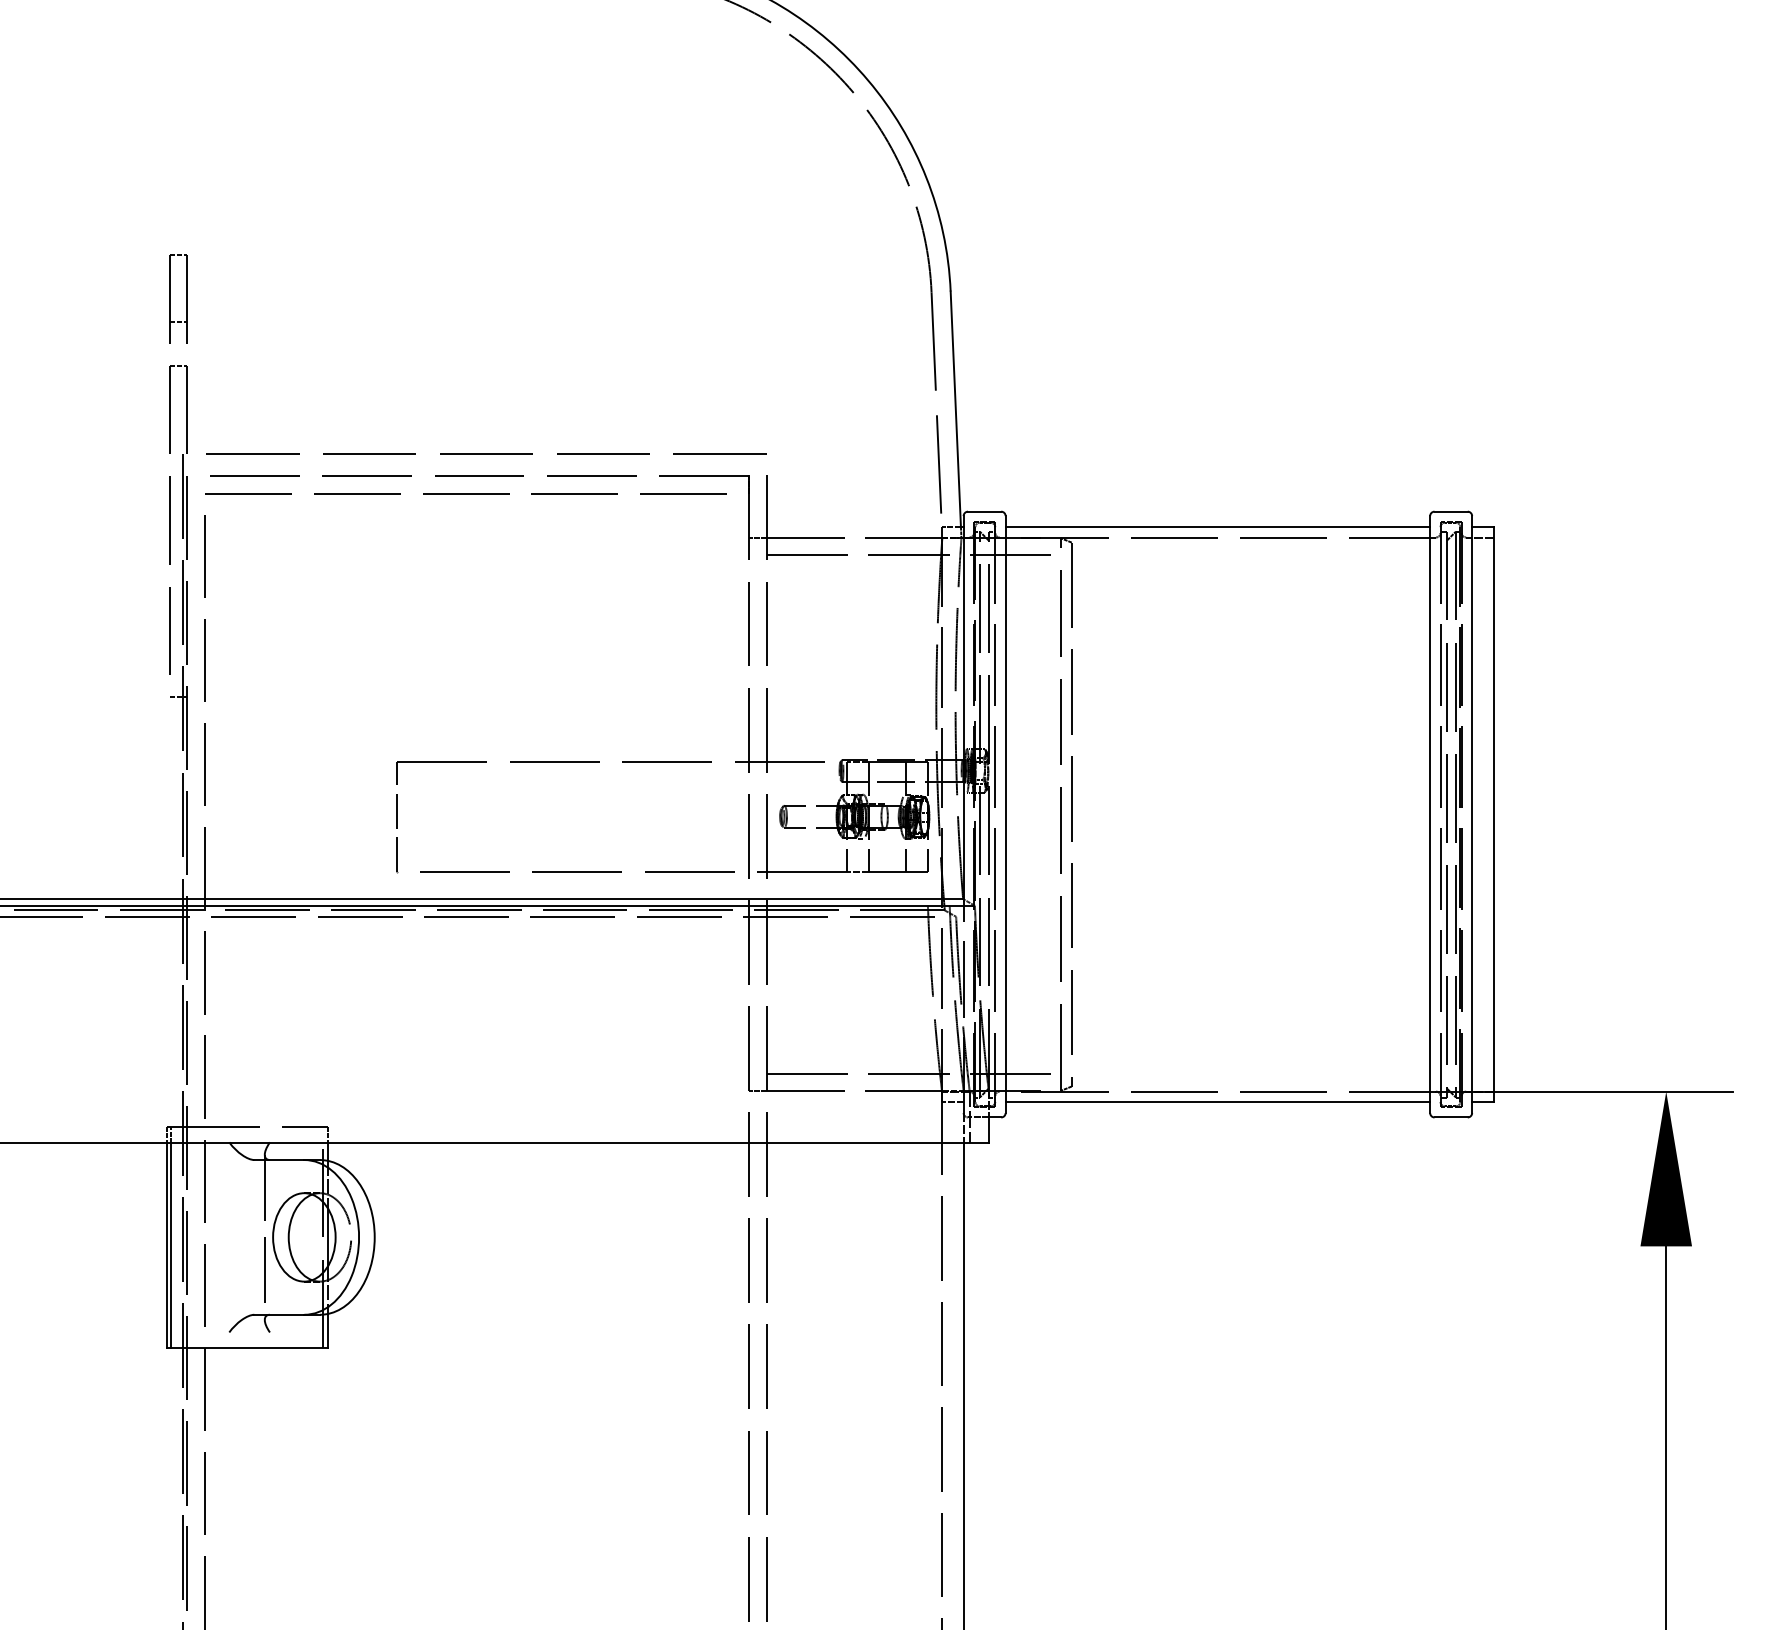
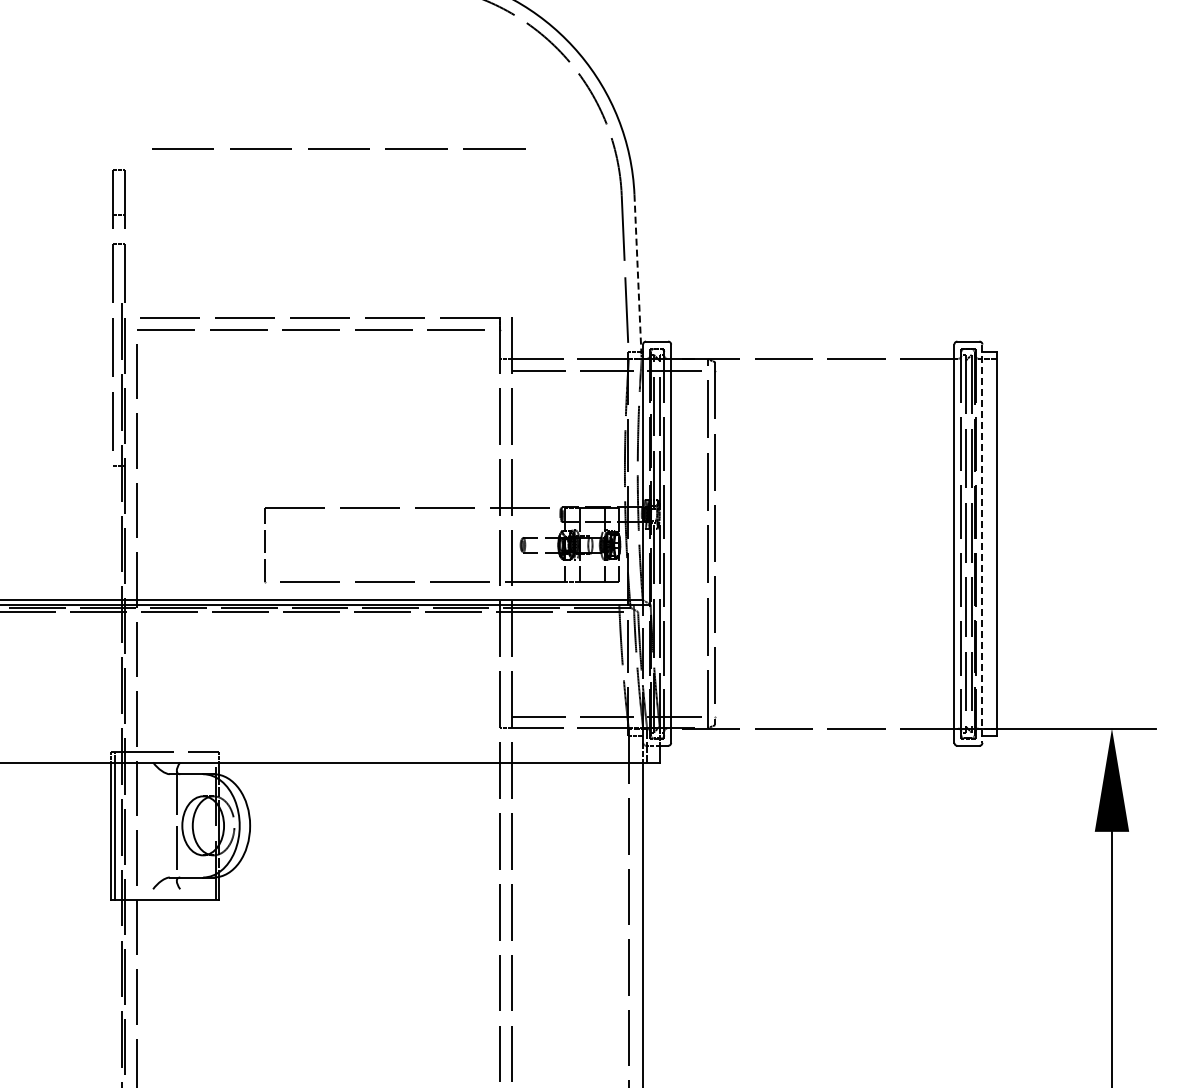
line: (955, 409) -> (637, 273), solid -> dashed
line: (486, 453) -> (338, 148), moved
line: (1217, 526) -> (812, 351), removed
line: (1472, 815) -> (982, 544), solid -> dashed
line: (1217, 1101) -> (812, 735), removed

